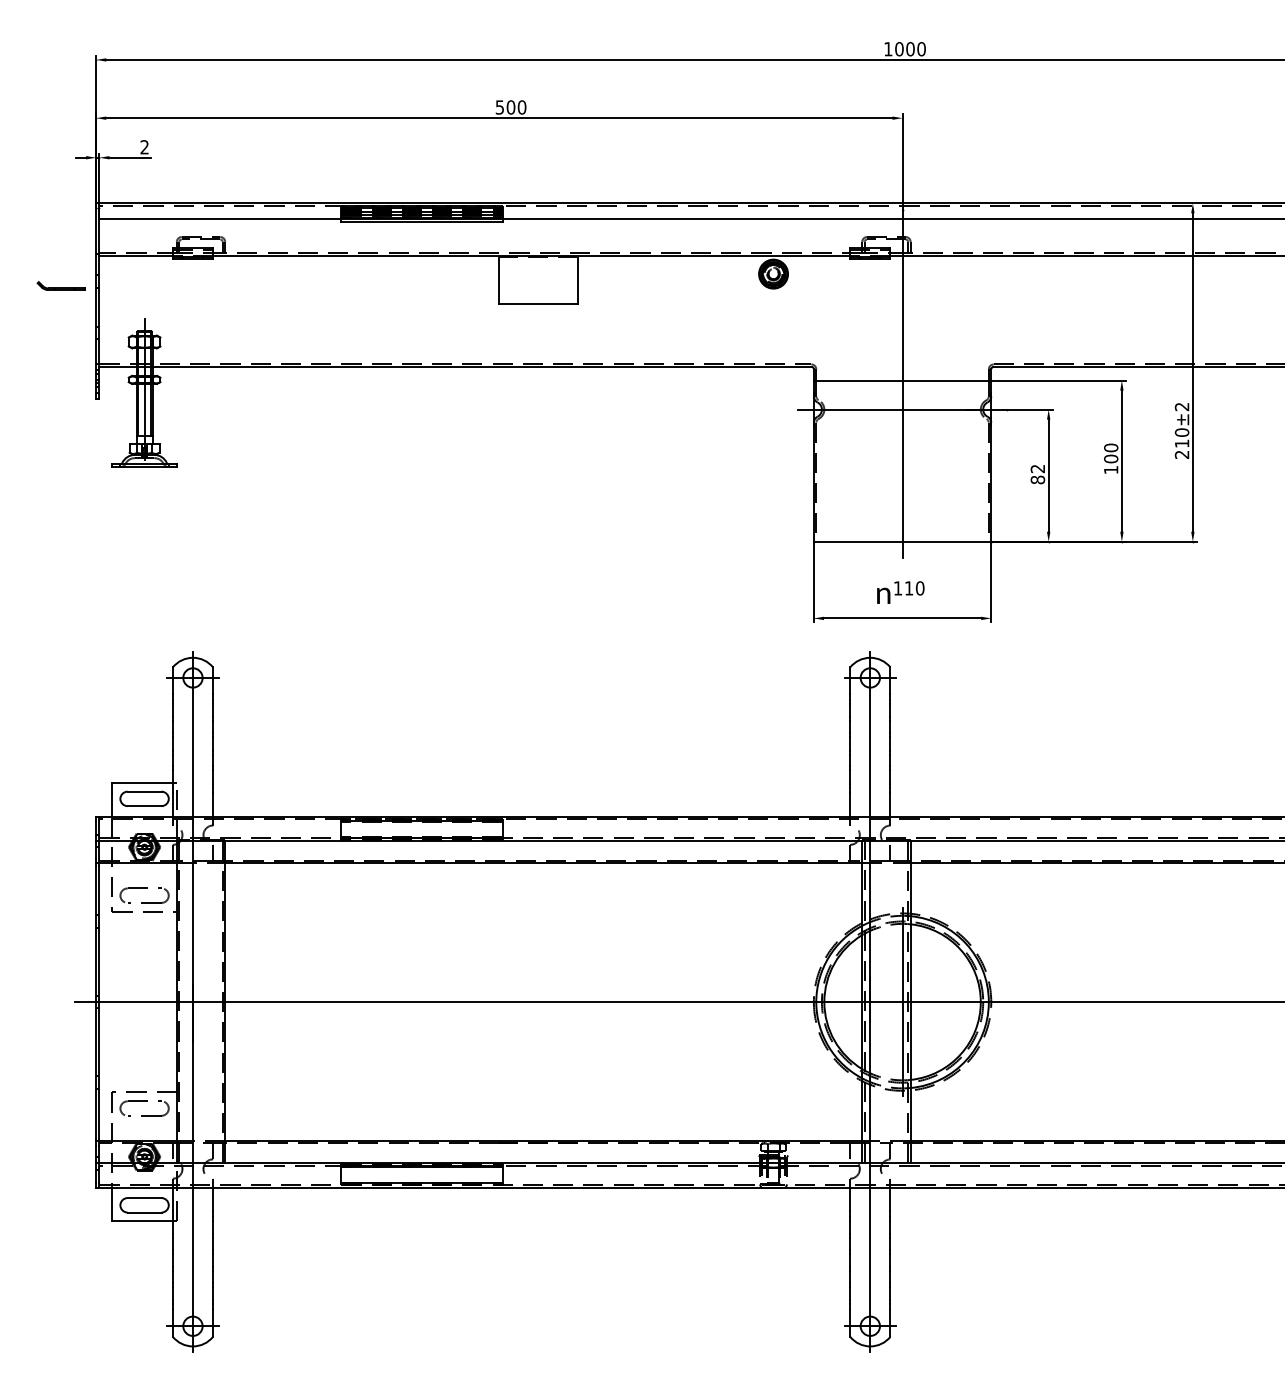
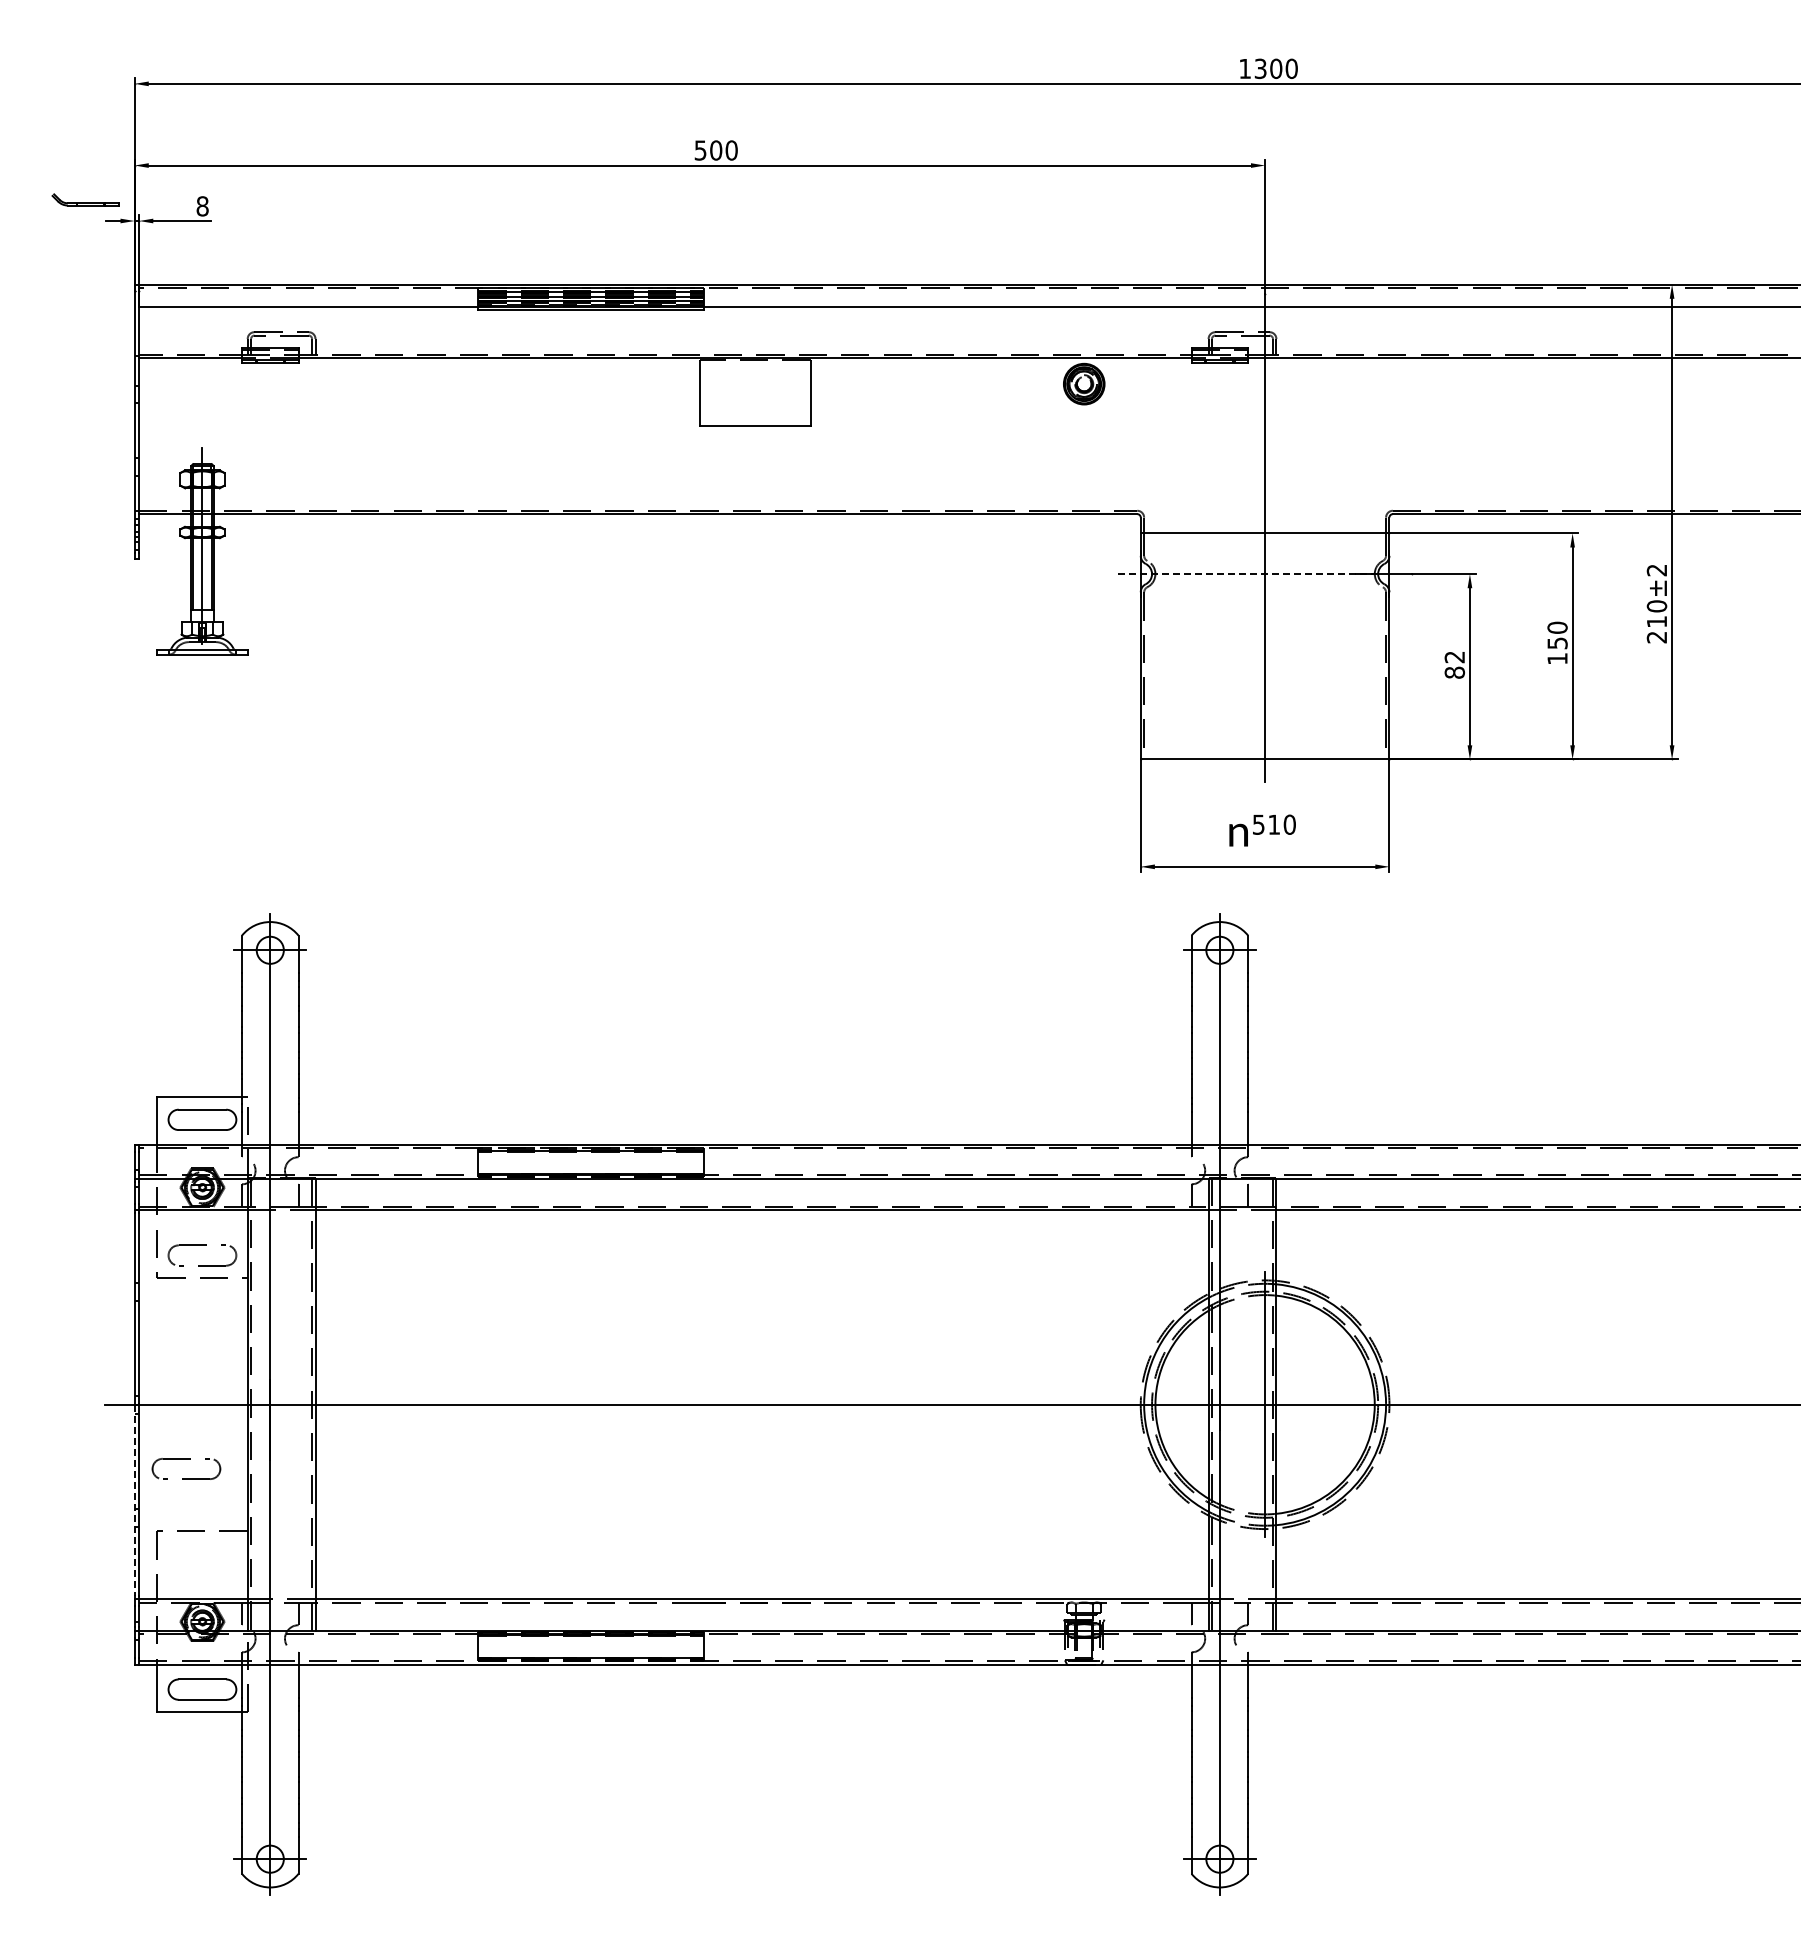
text: (899, 48) -> (1260, 68), 1000 -> 1300
text: (144, 147) -> (202, 206), 2 -> 8
part: (61, 285) -> (85, 199), moved
line: (890, 409) -> (1247, 574), solid -> dashed
text: (1111, 459) -> (1557, 643), 100 -> 150
text: (897, 588) -> (1258, 824), 110 -> 510
line: (96, 1070) -> (134, 1500), solid -> dashed
part: (144, 1101) -> (186, 1459), moved

